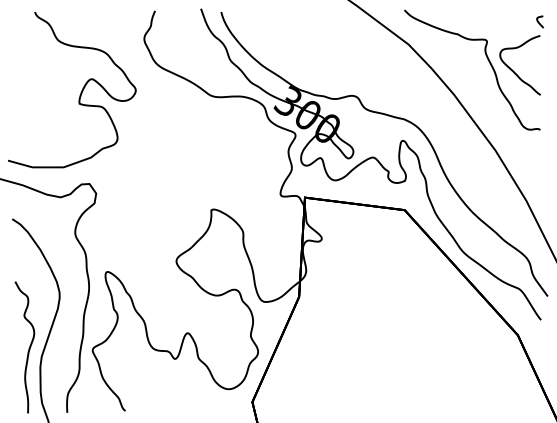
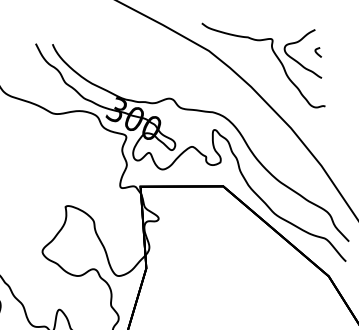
curve: (539, 21) -> (317, 52), moved

